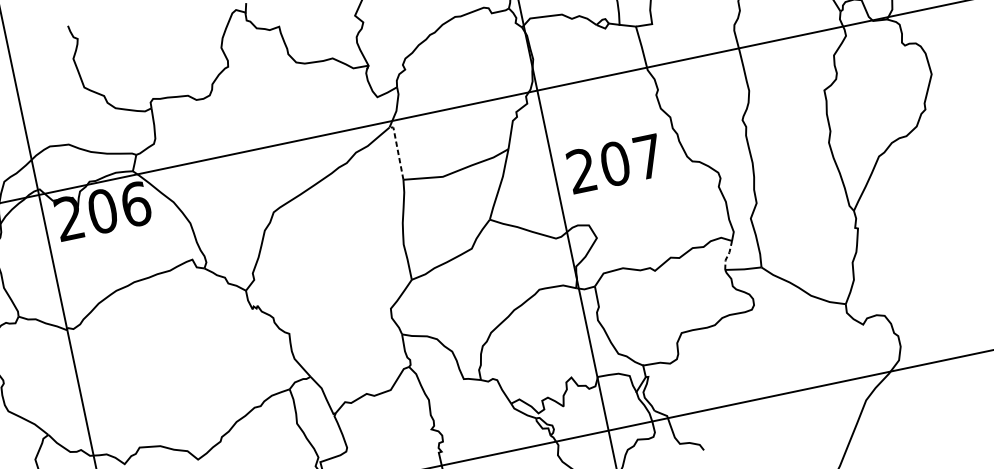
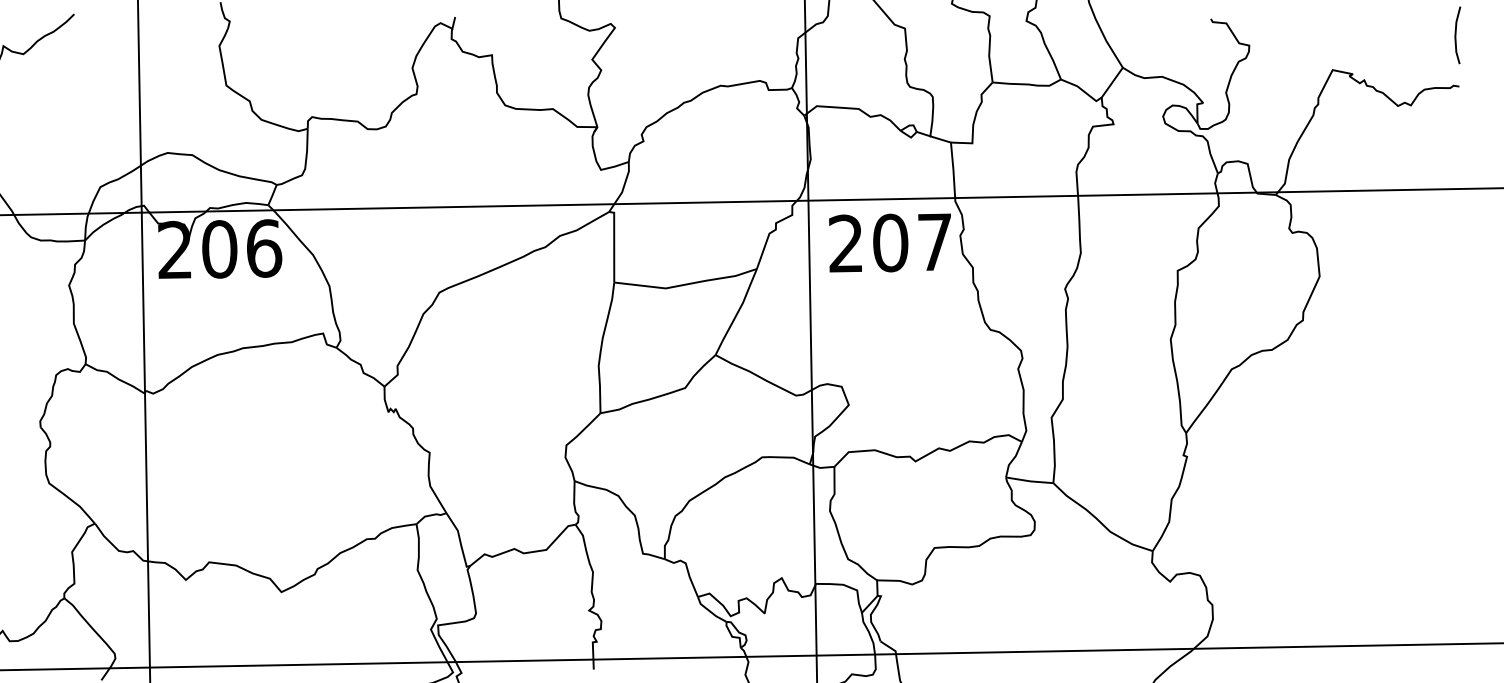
line: (398, 150) -> (614, 243), dashed -> solid
text: (614, 163) -> (889, 242), moved
line: (728, 255) -> (1013, 459), dashed -> solid

